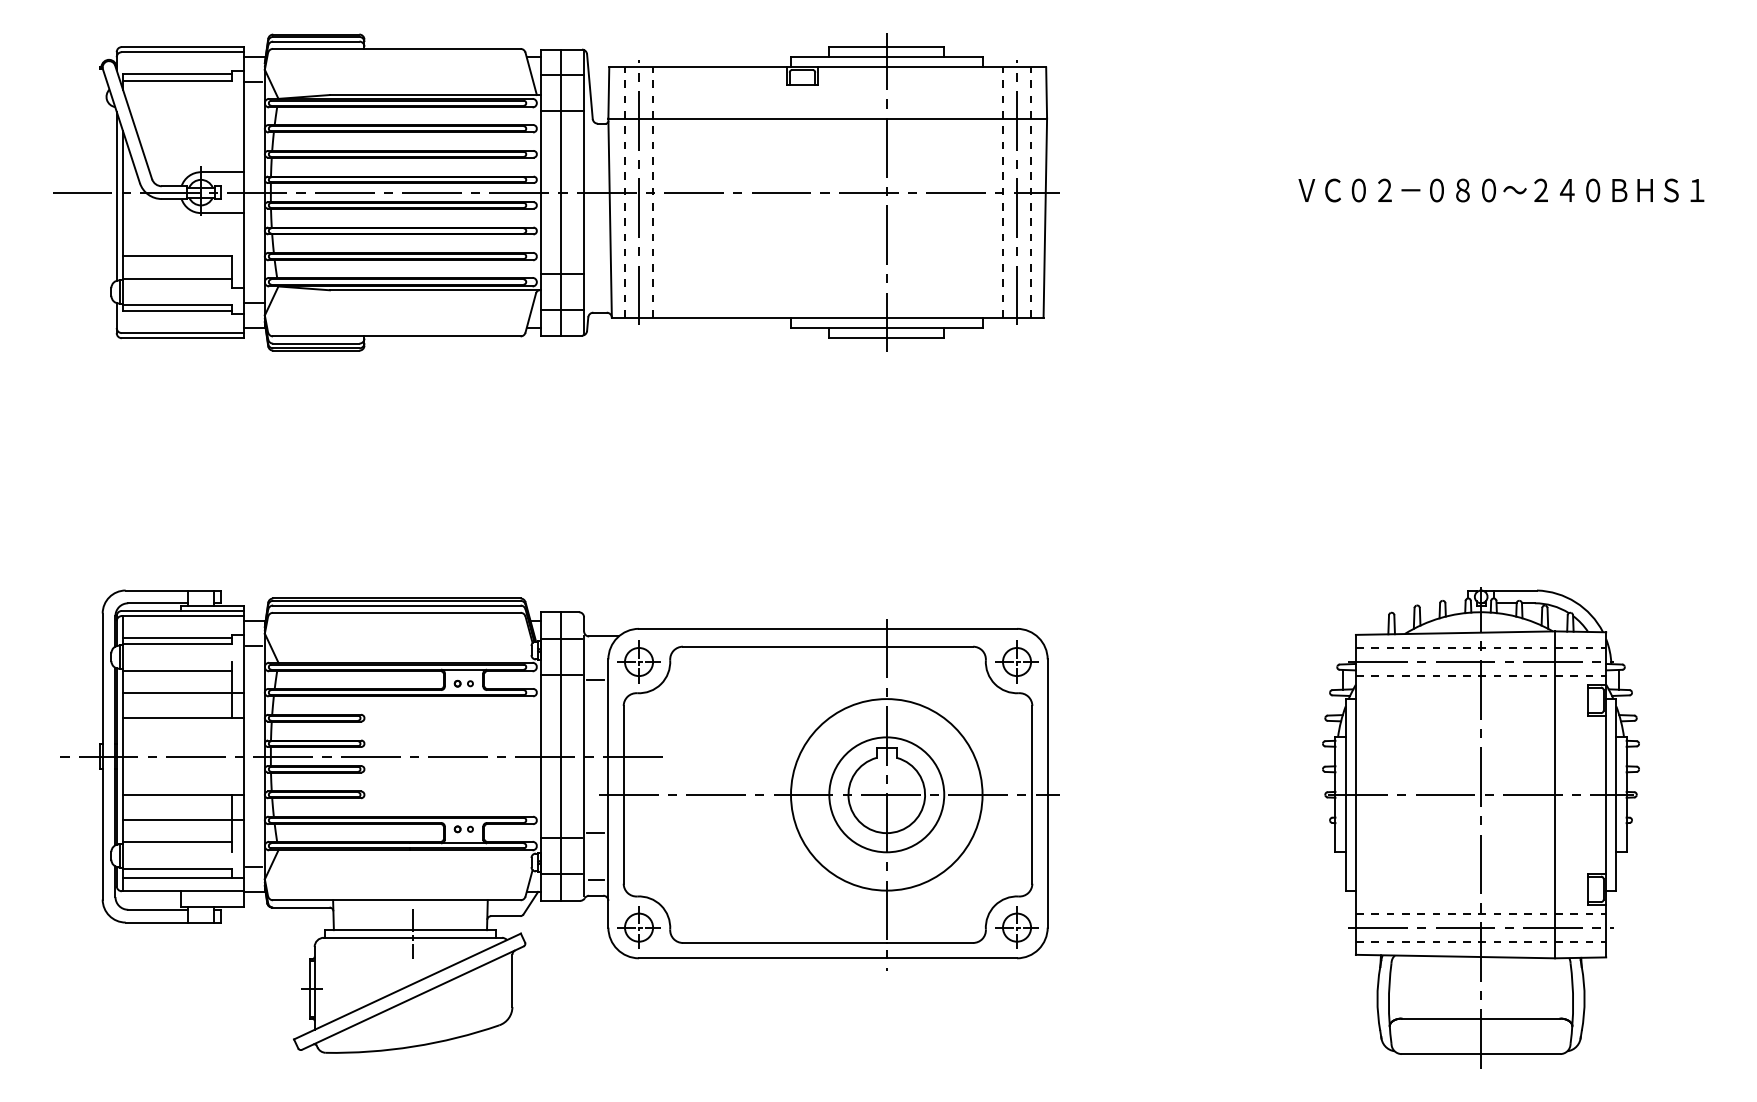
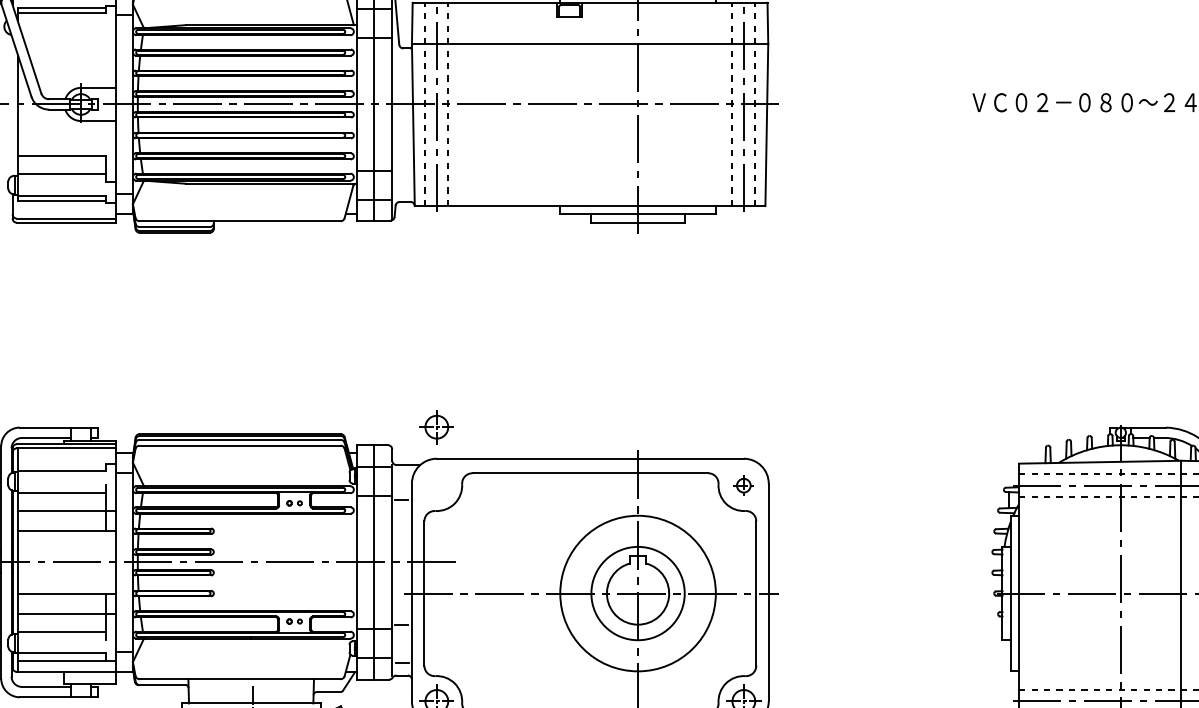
line: (116, 195) -> (12, 106), removed
line: (177, 638) -> (61, 466), removed
part: (638, 661) -> (436, 426), moved
part: (1016, 661) -> (743, 485), size x0.6

